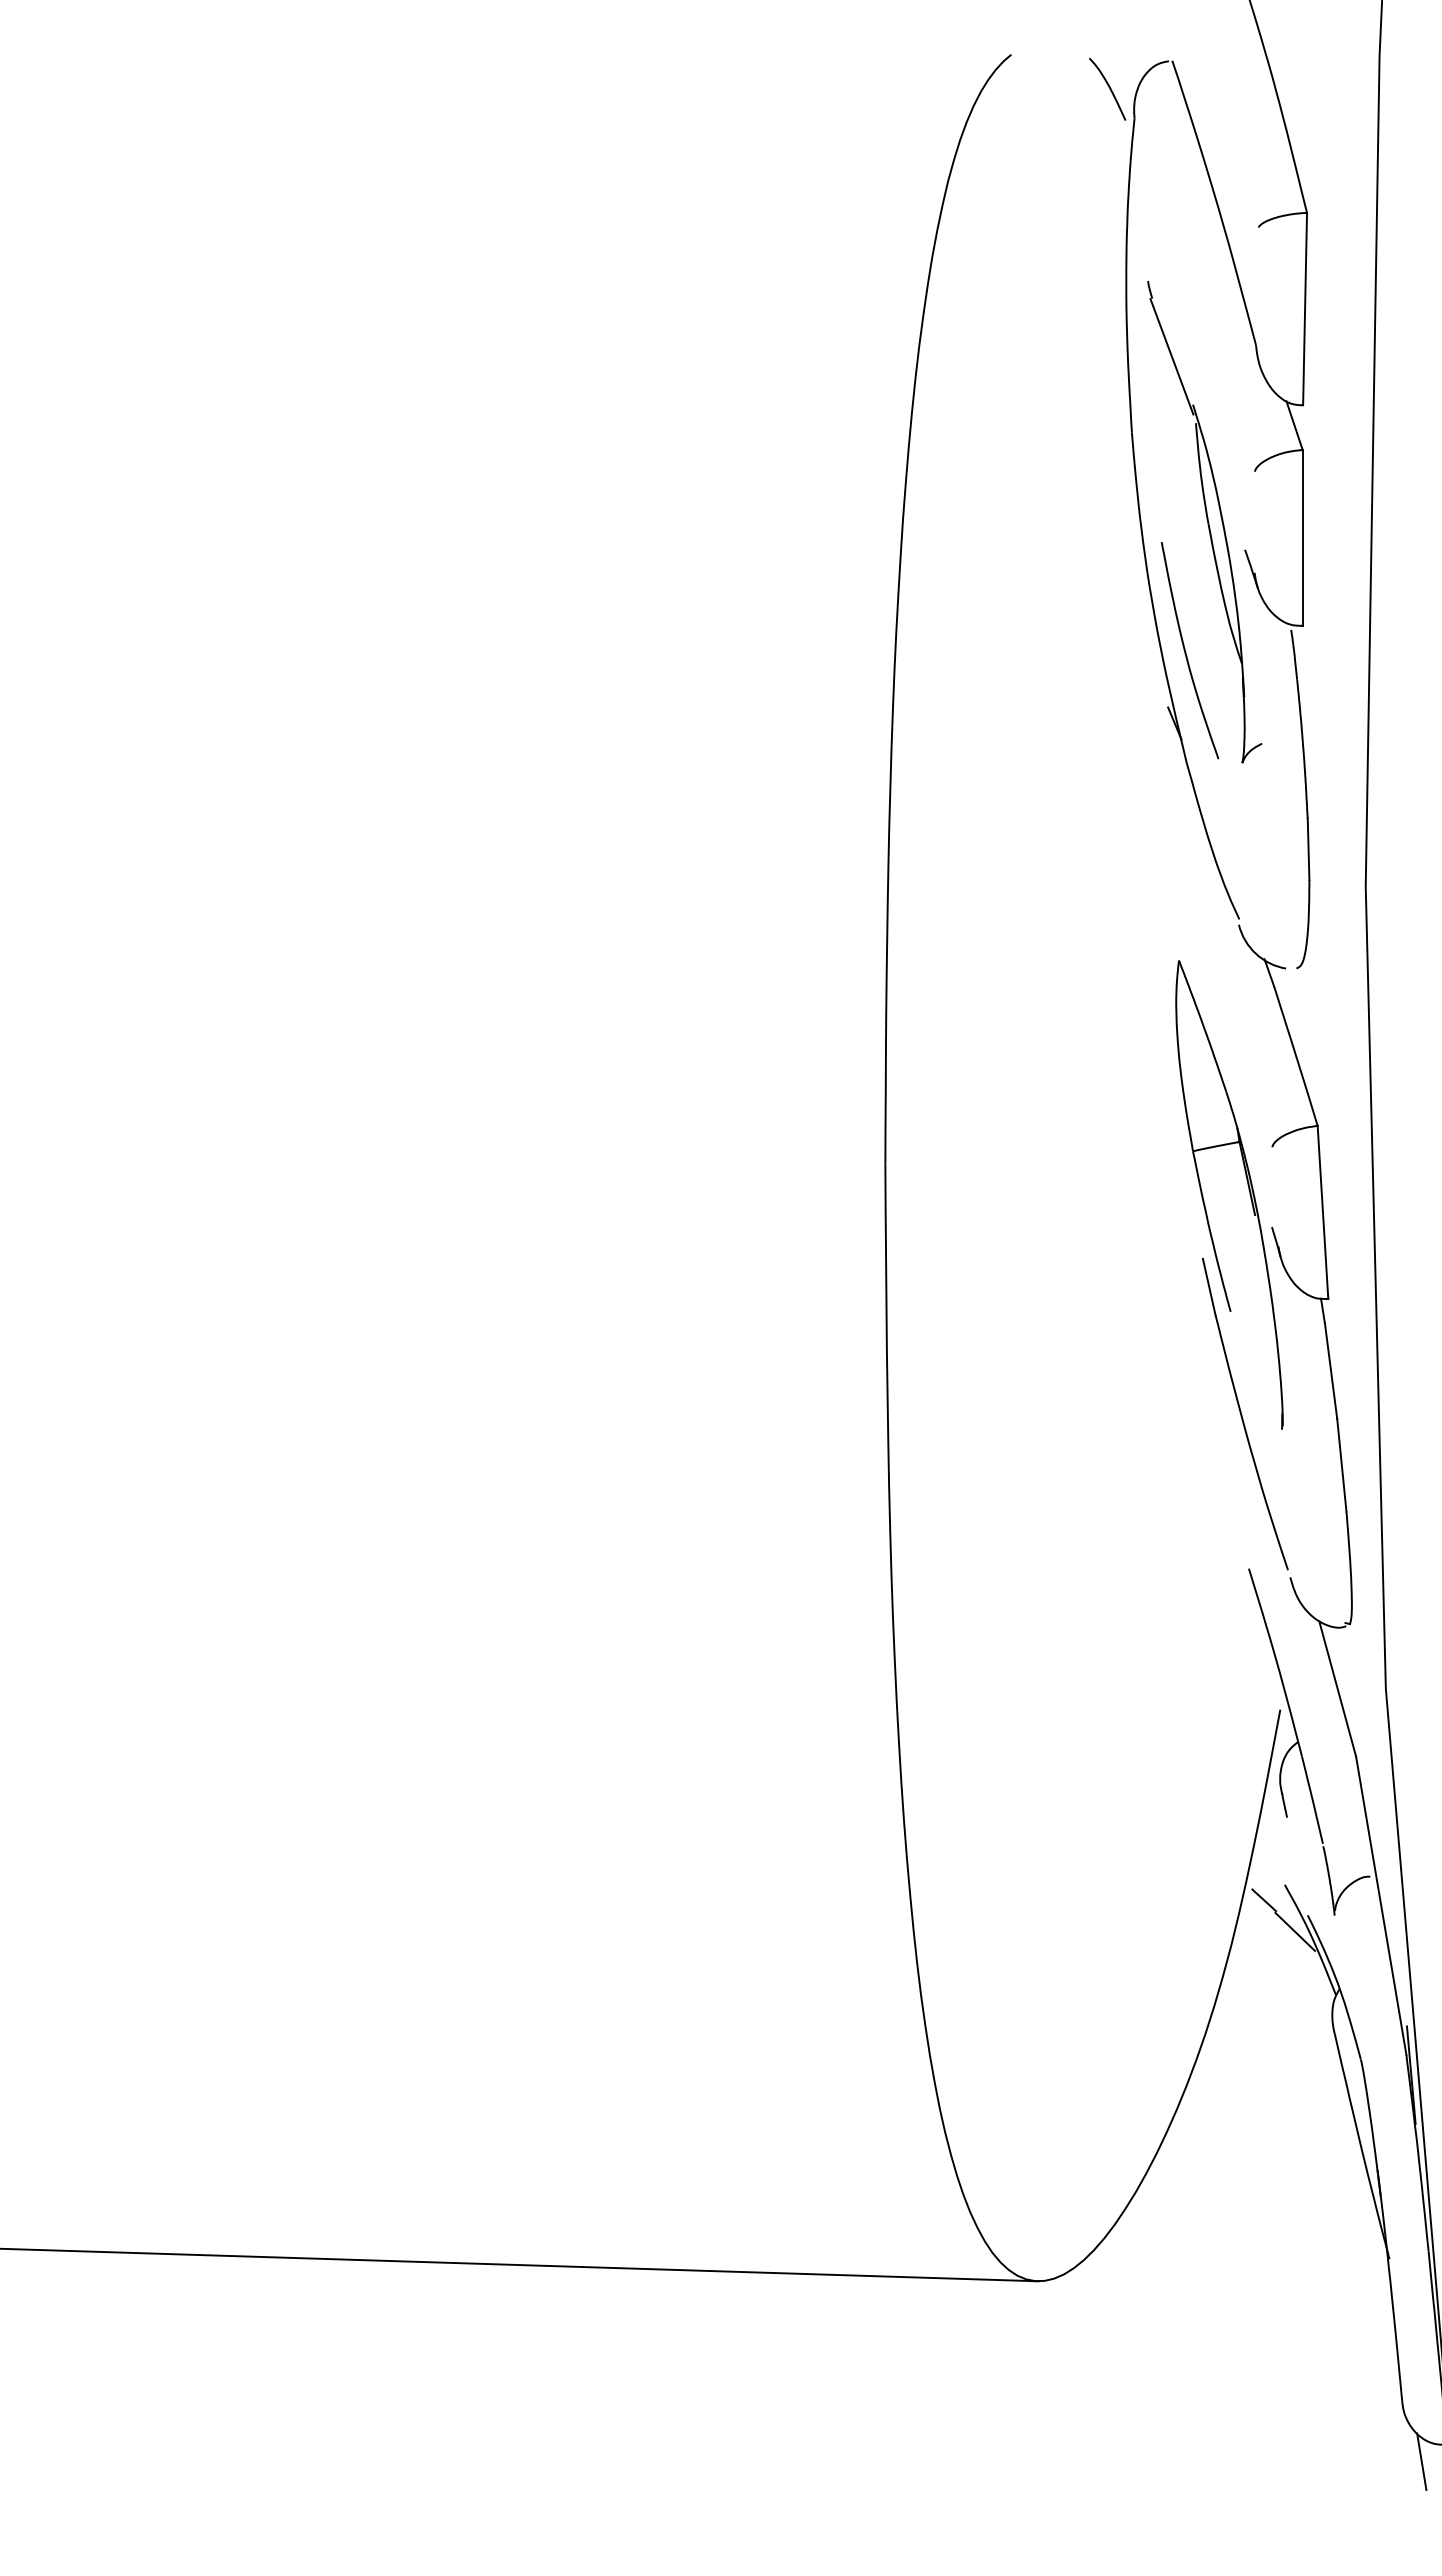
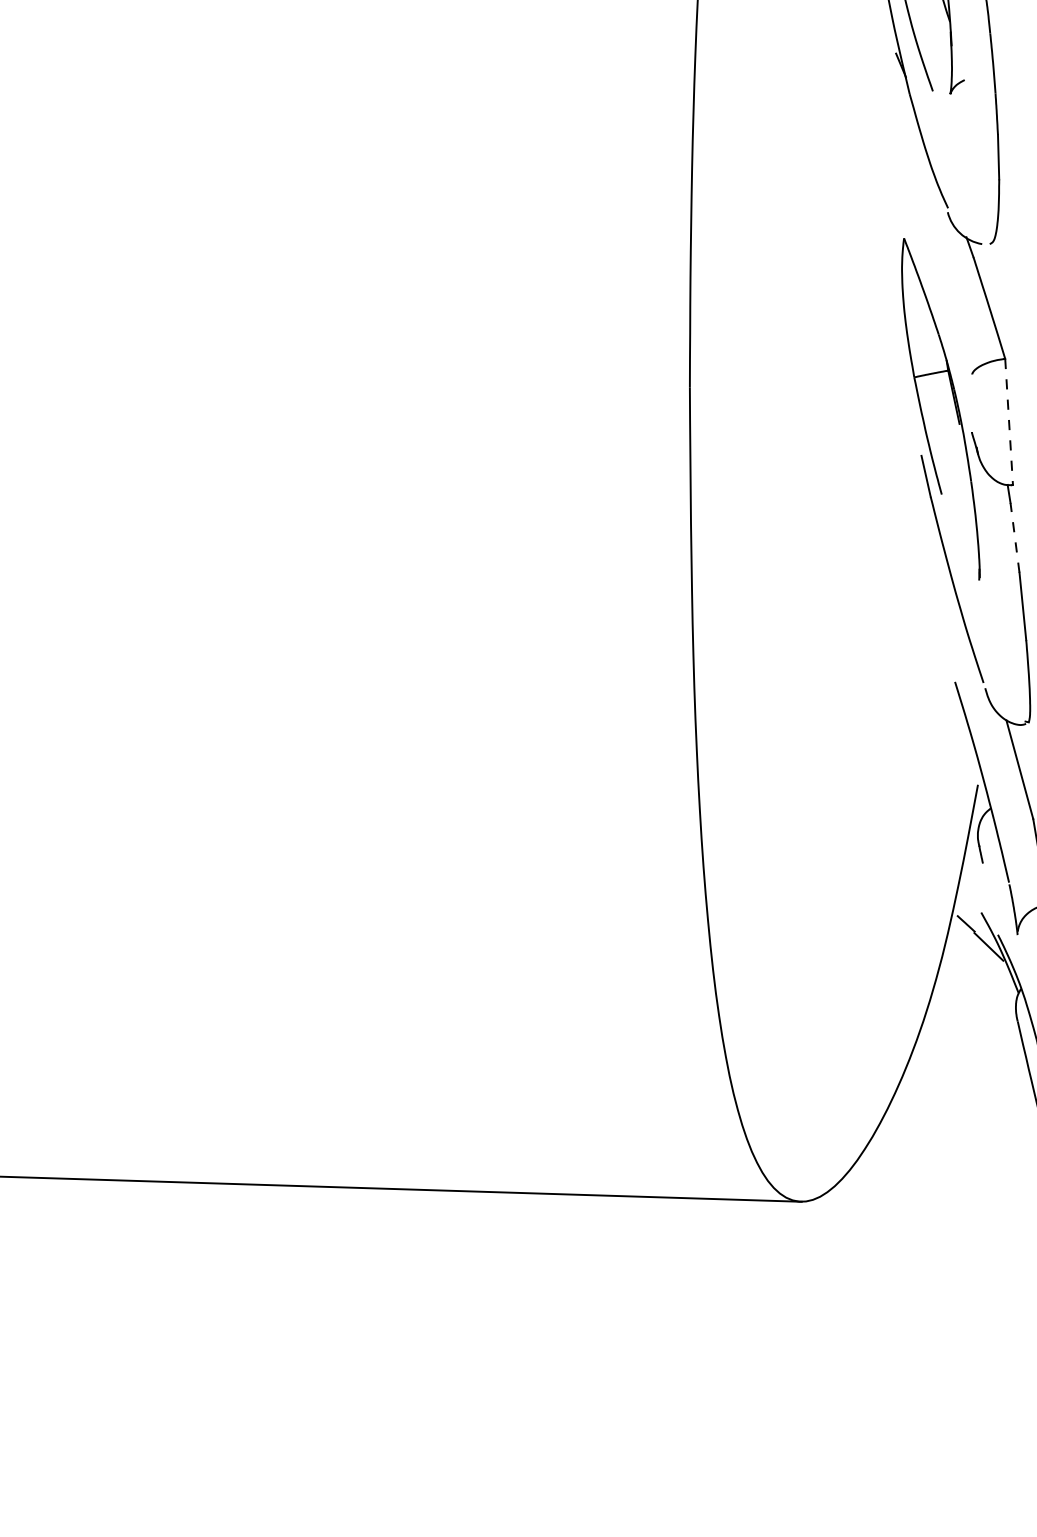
line: (1322, 1212) -> (1008, 422), solid -> dashed
line: (1331, 1370) -> (1015, 537), solid -> dashed

